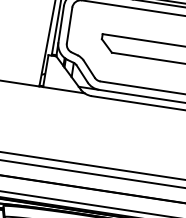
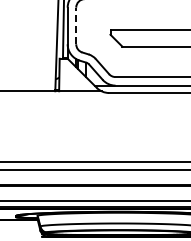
line: (69, 25) -> (76, 25), solid -> dashed

